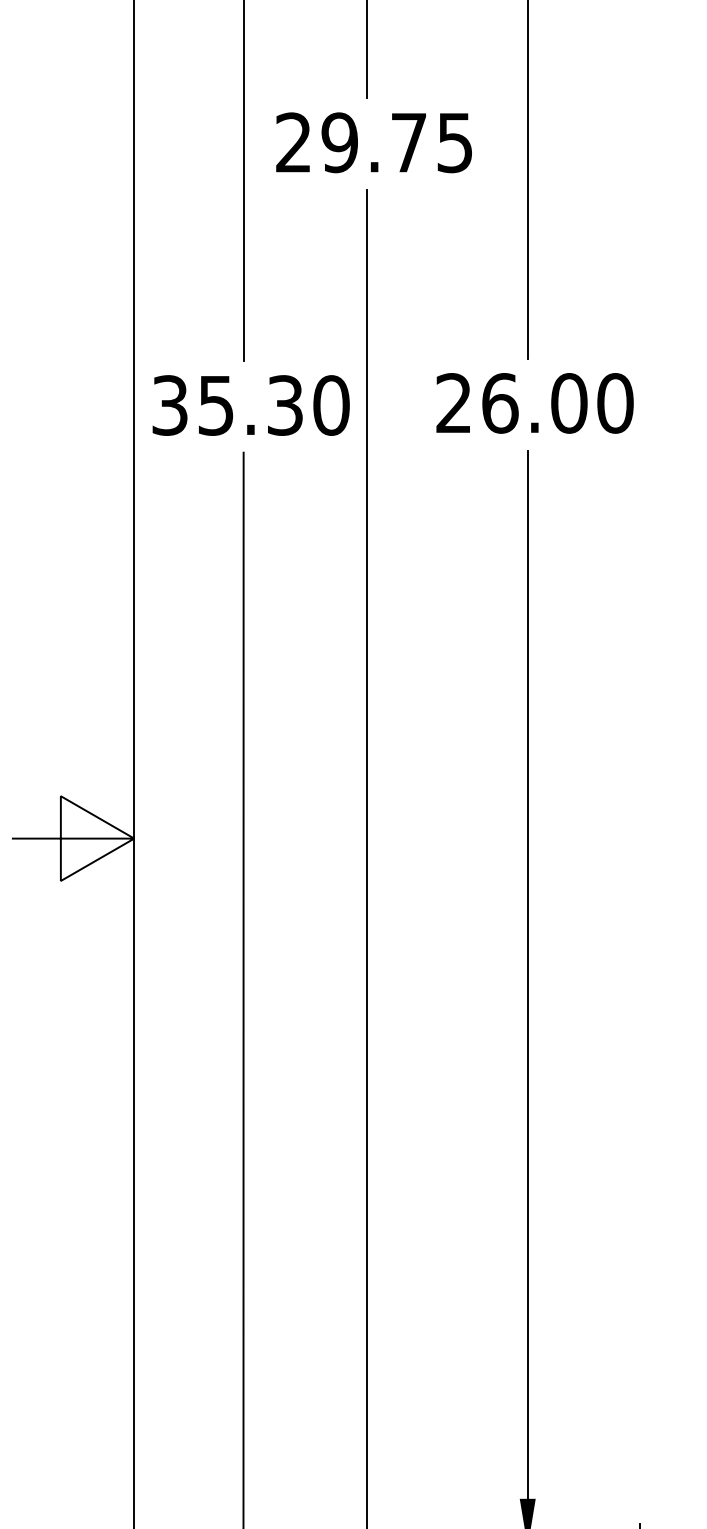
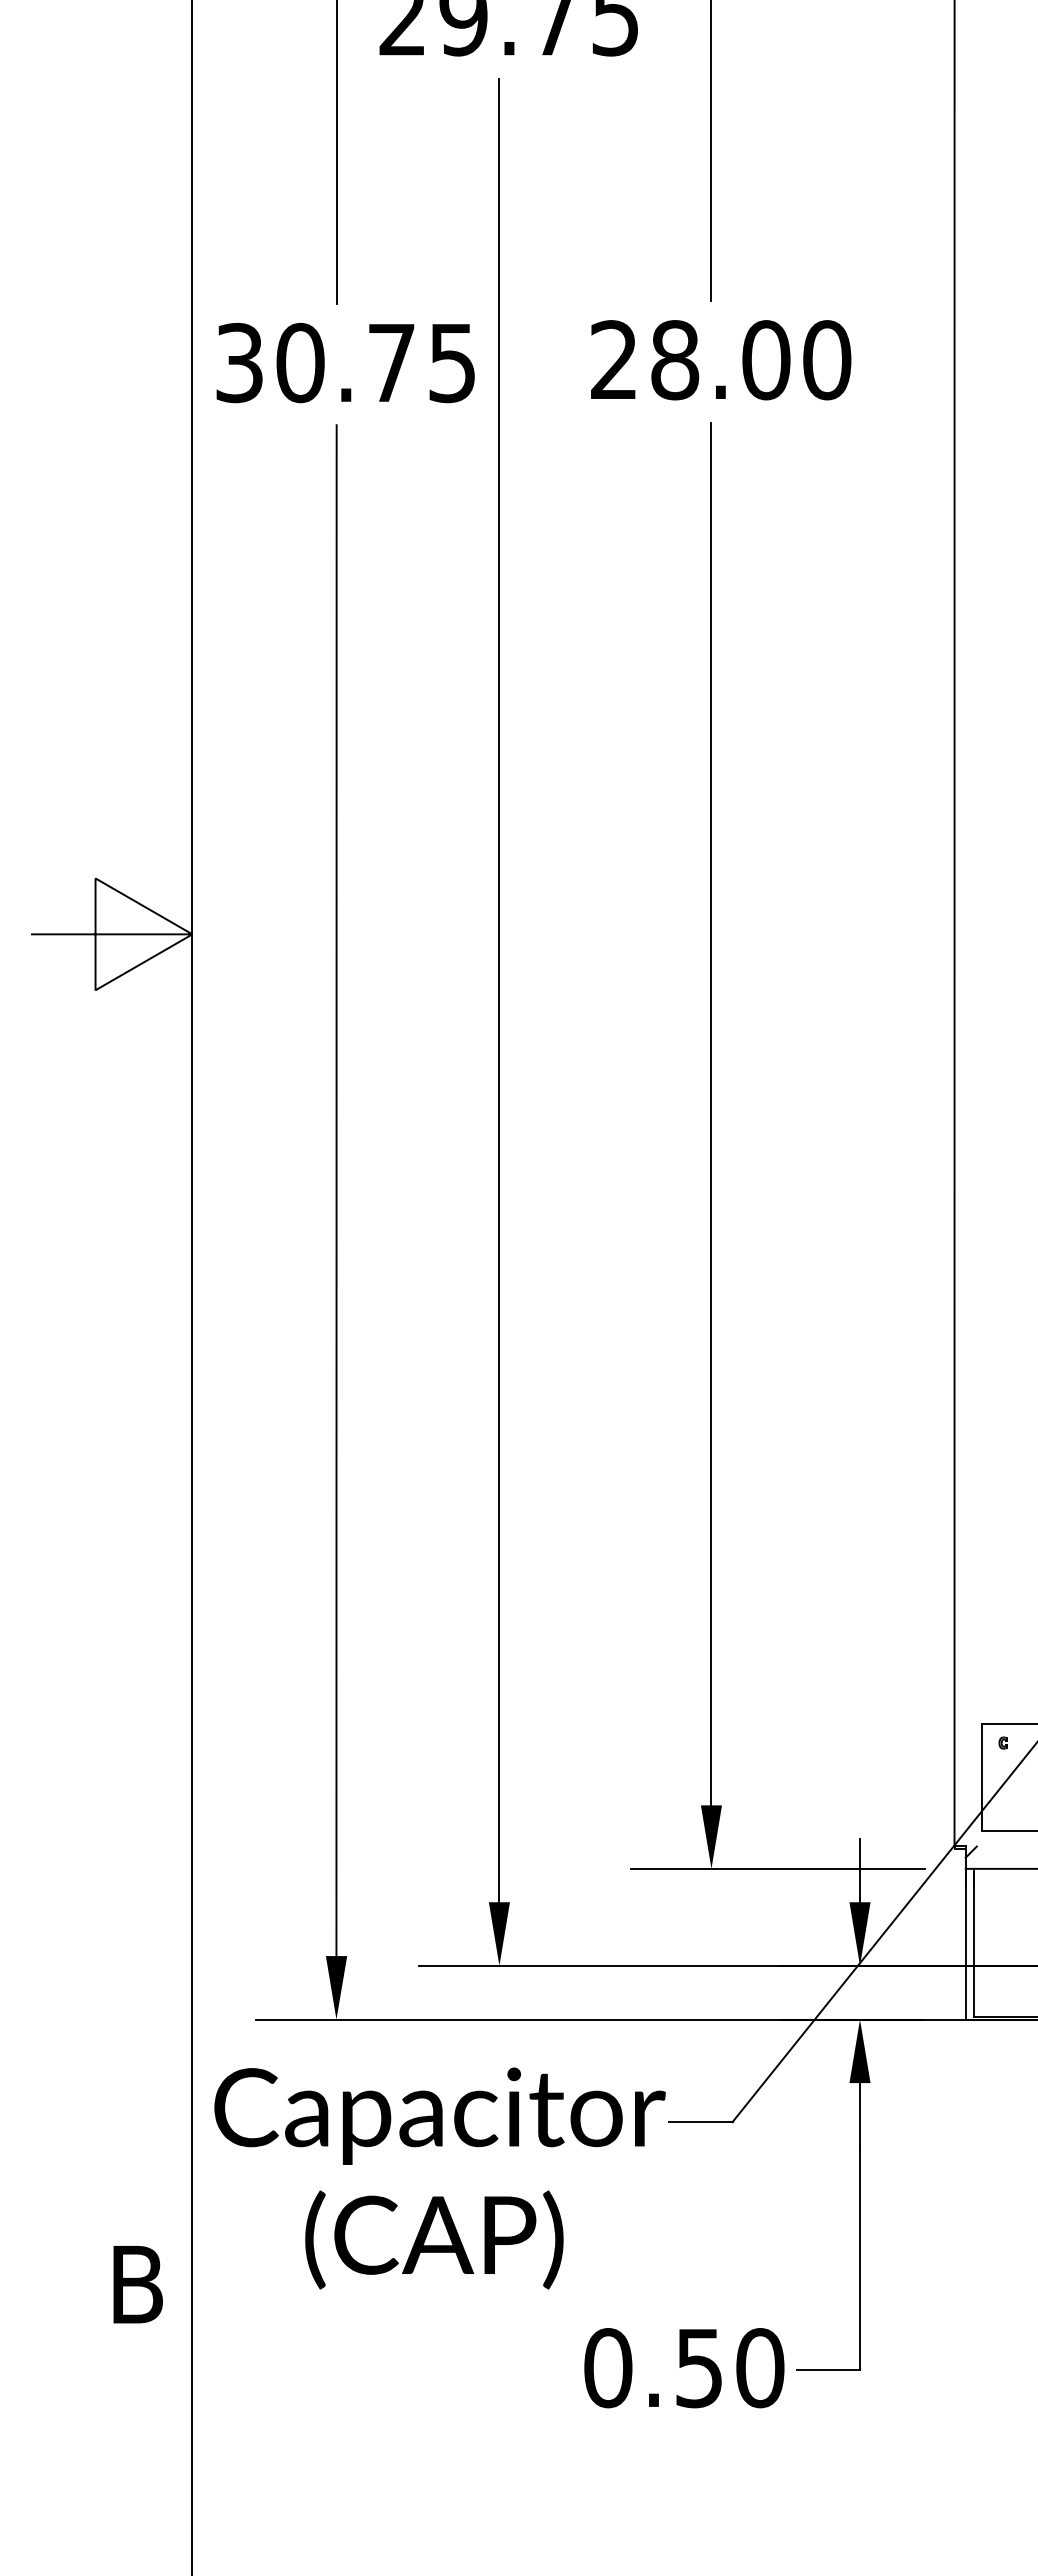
text: (500, 403) -> (675, 360), 26.00 -> 28.00
text: (273, 405) -> (376, 362), 35.30 -> 30.75

